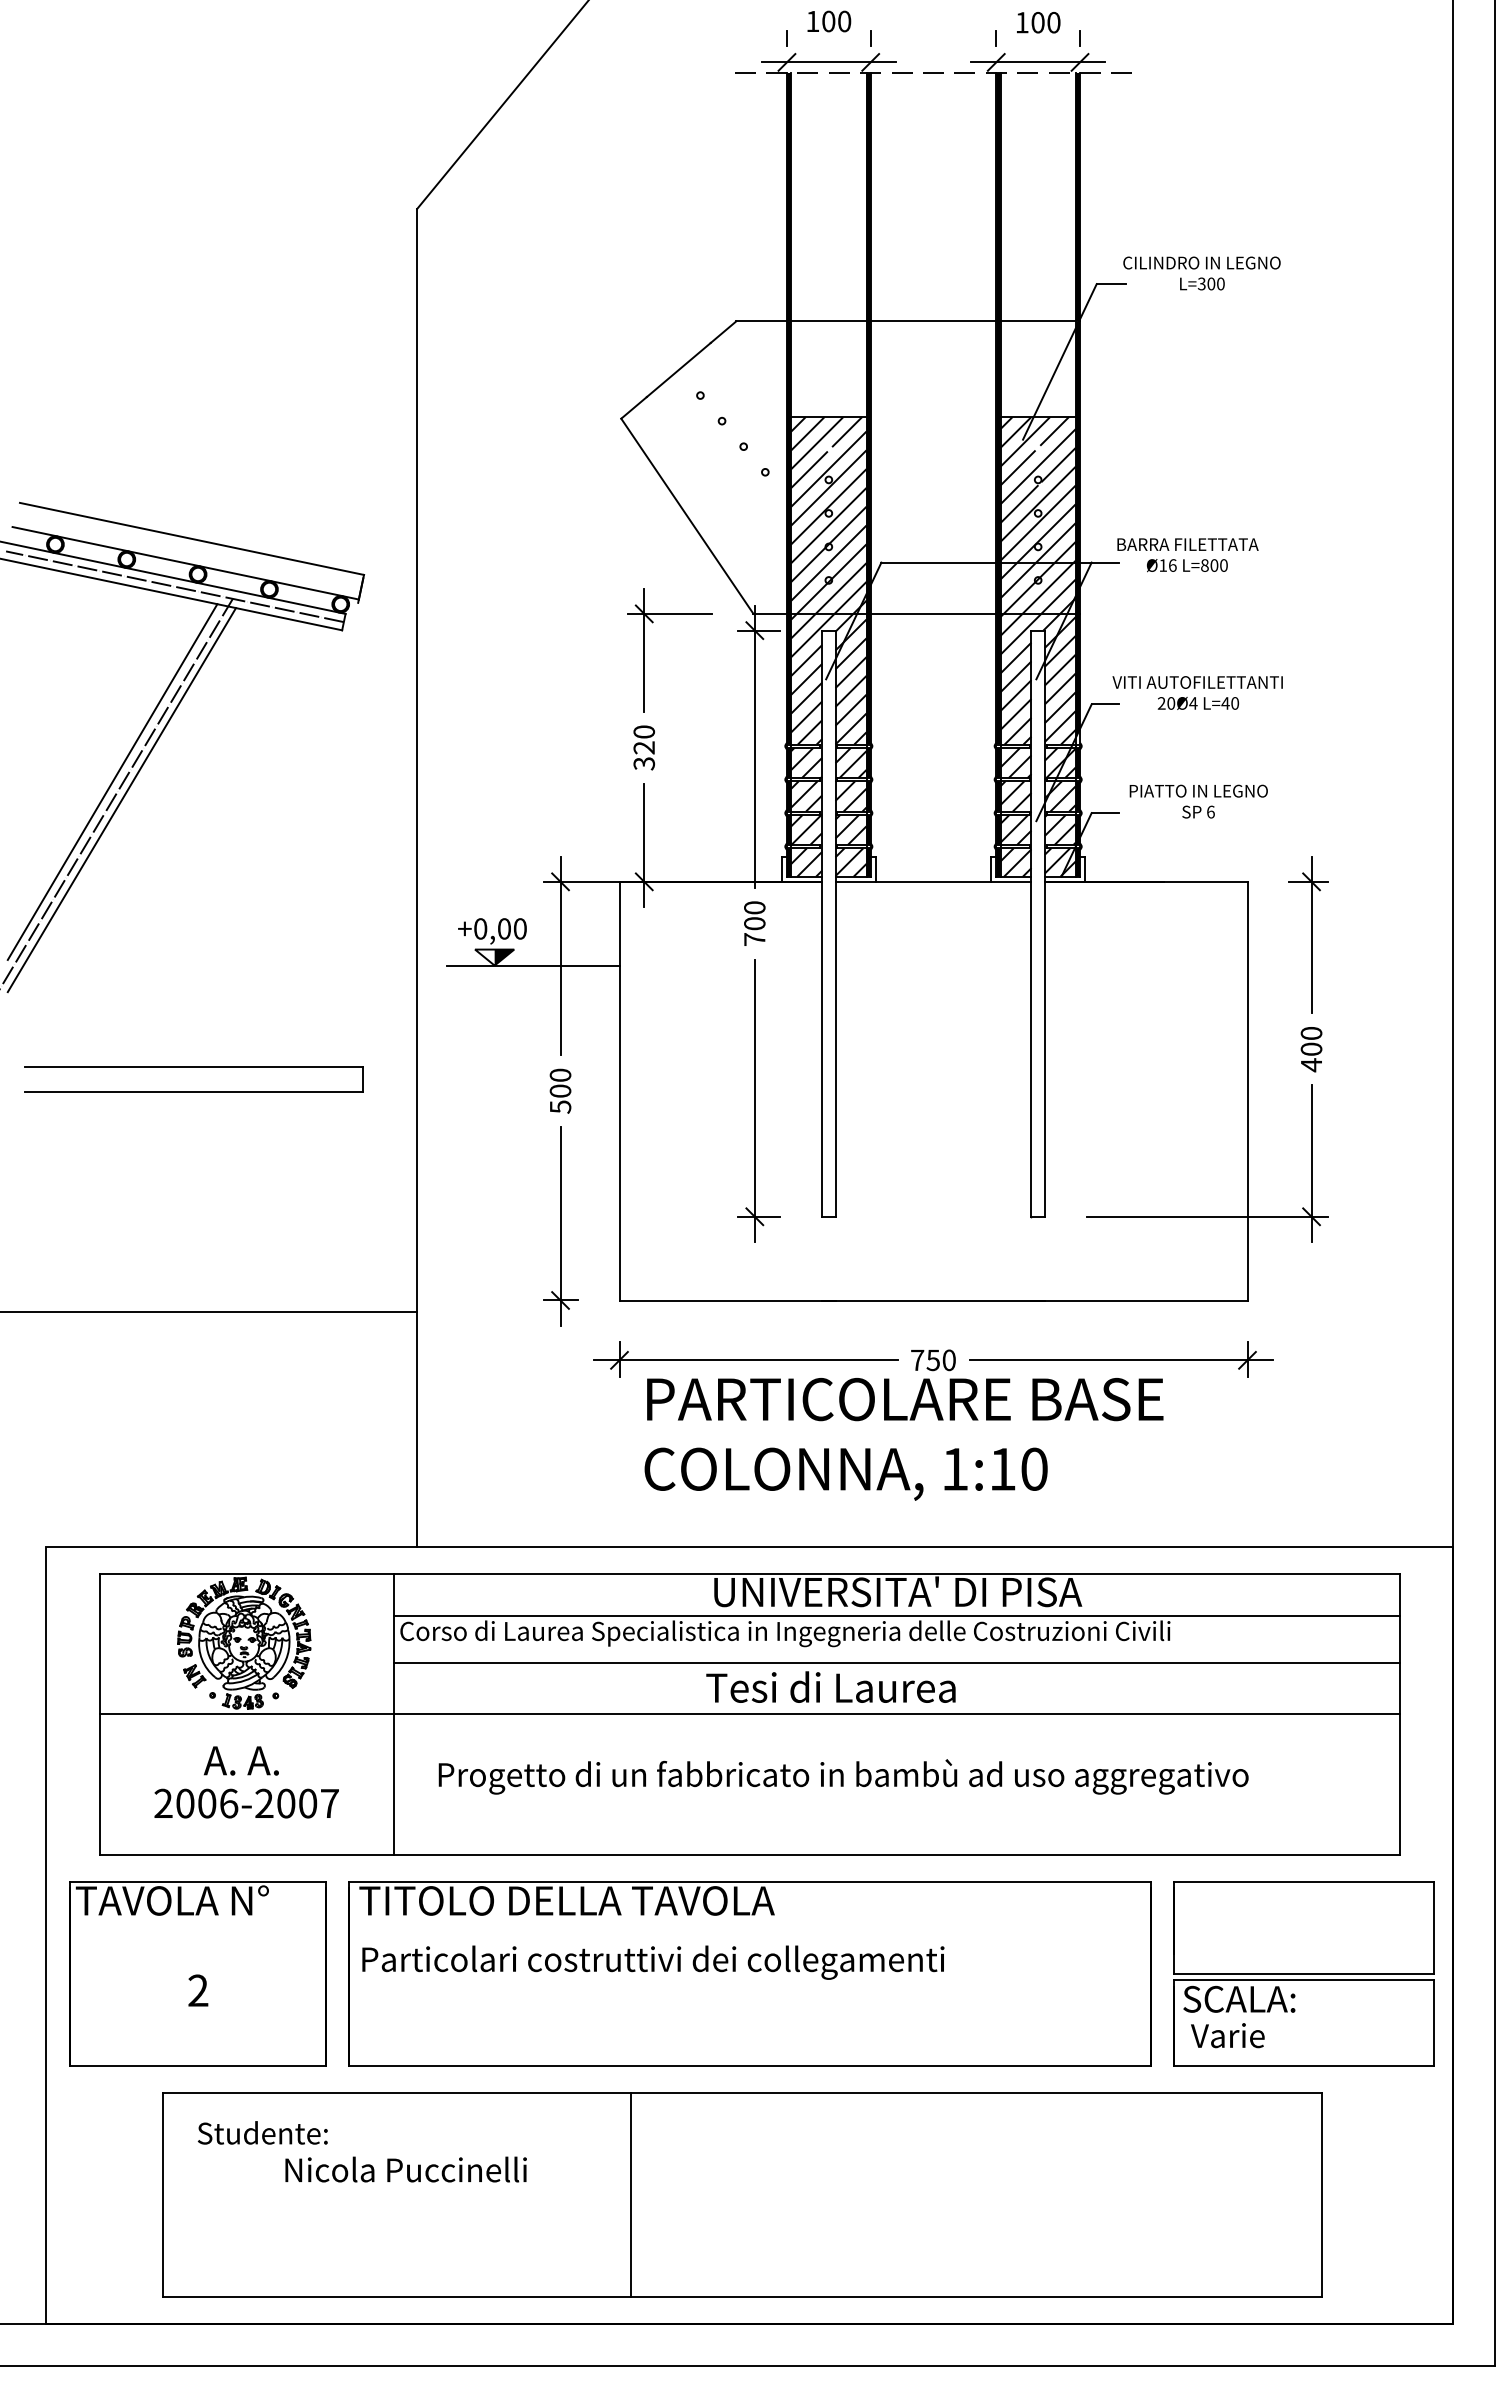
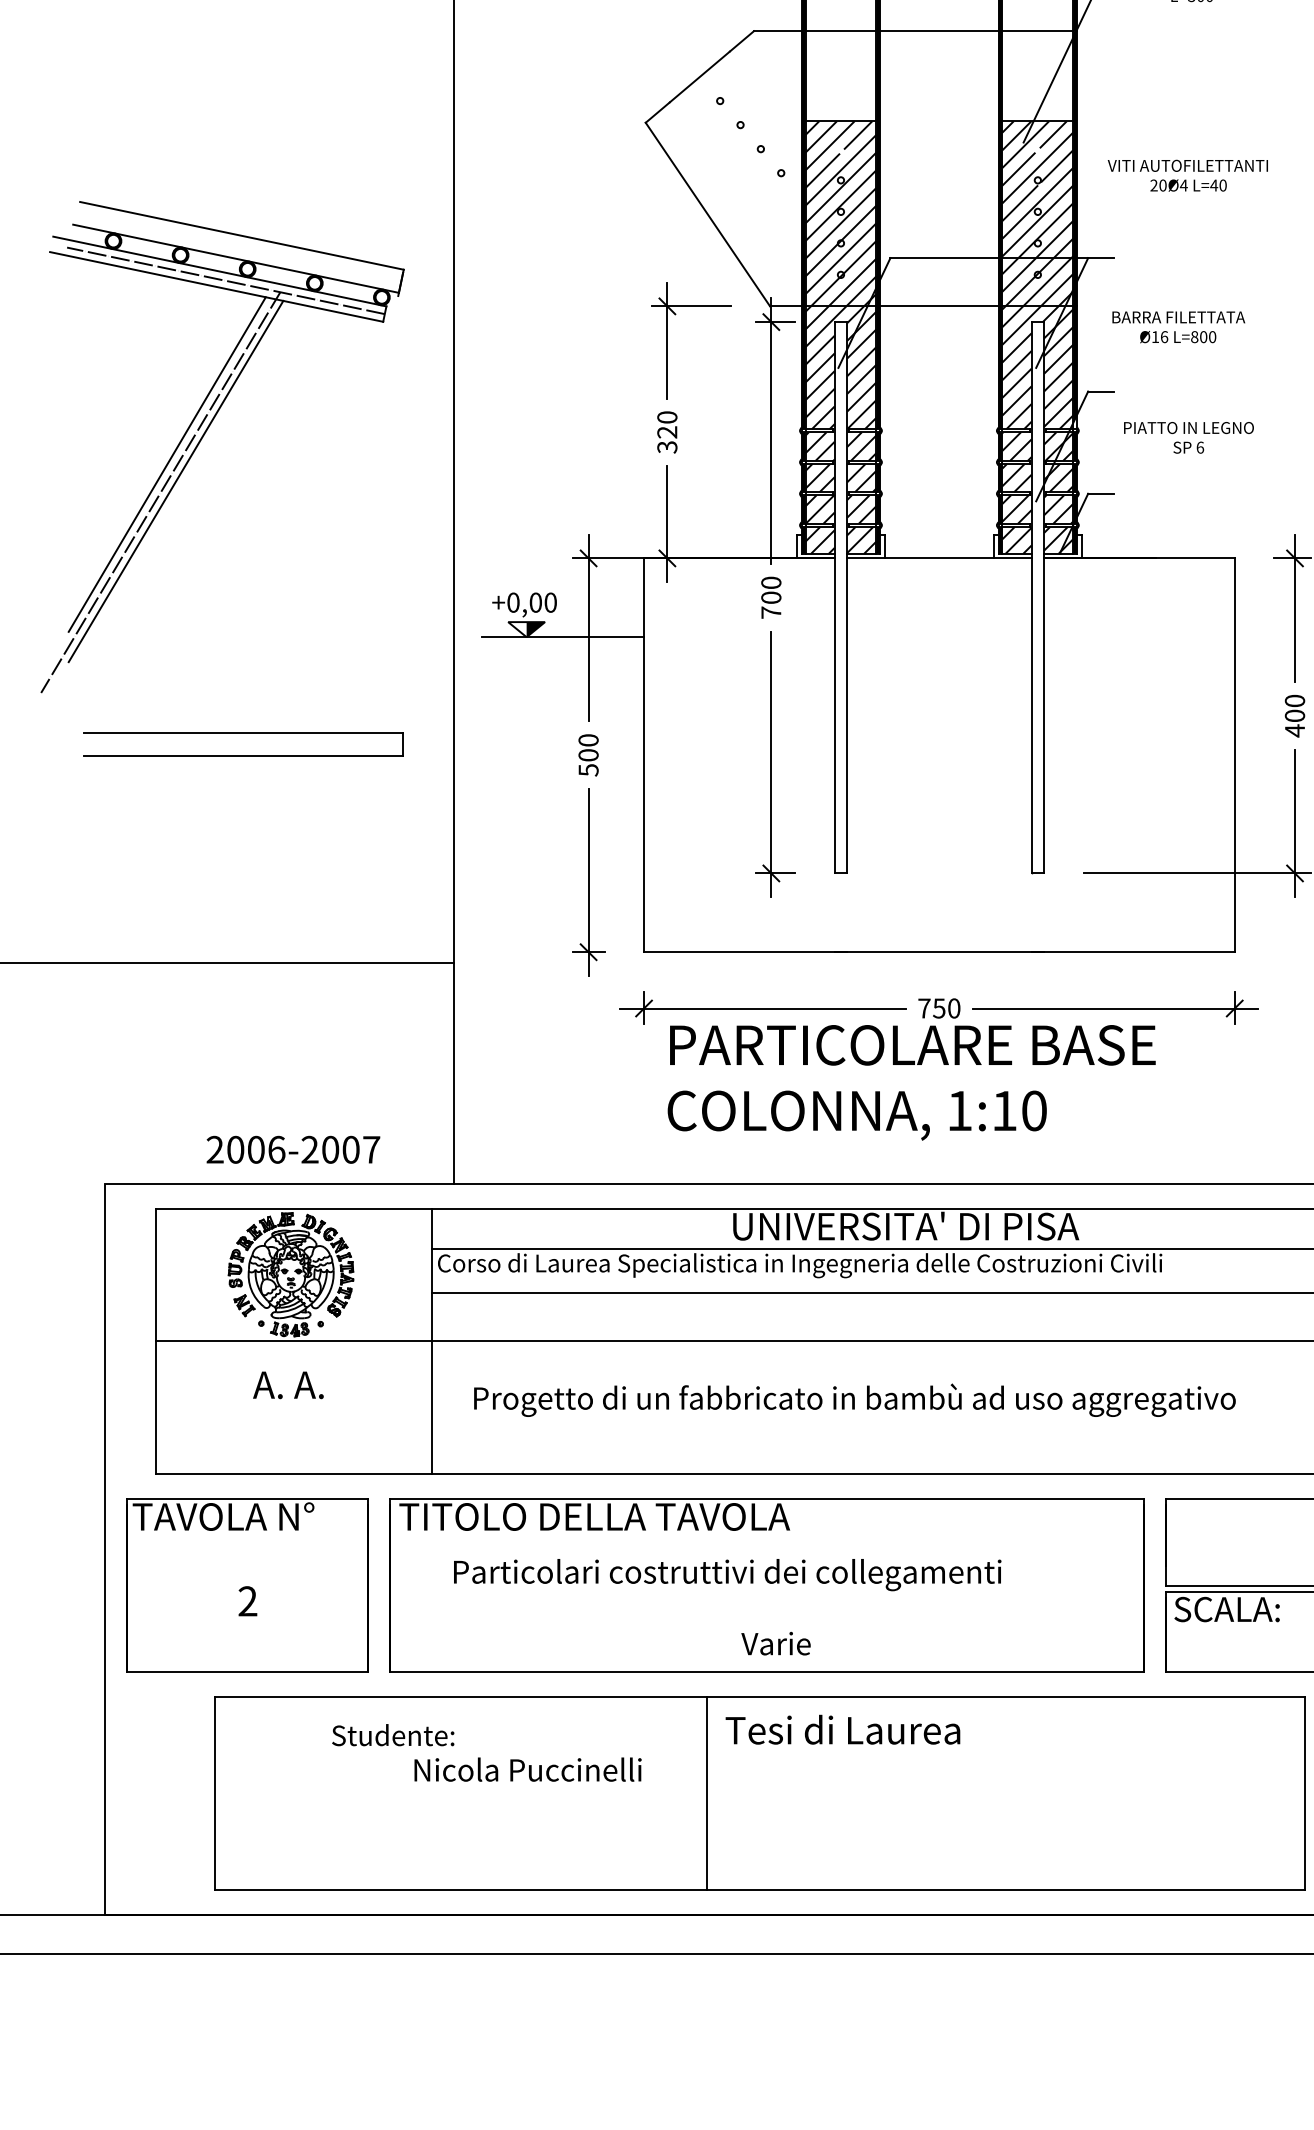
text: (1187, 555) -> (1178, 327), moved
text: (1197, 692) -> (1187, 175), moved
text: (1198, 801) -> (1188, 437), moved
text: (830, 1686) -> (842, 1729), moved
text: (246, 1803) -> (293, 1149), moved
text: (653, 1962) -> (727, 1574), moved
text: (1227, 2035) -> (775, 1643), moved
text: (361, 2151) -> (486, 1752), moved
line: (631, 2194) -> (707, 1793), moved

